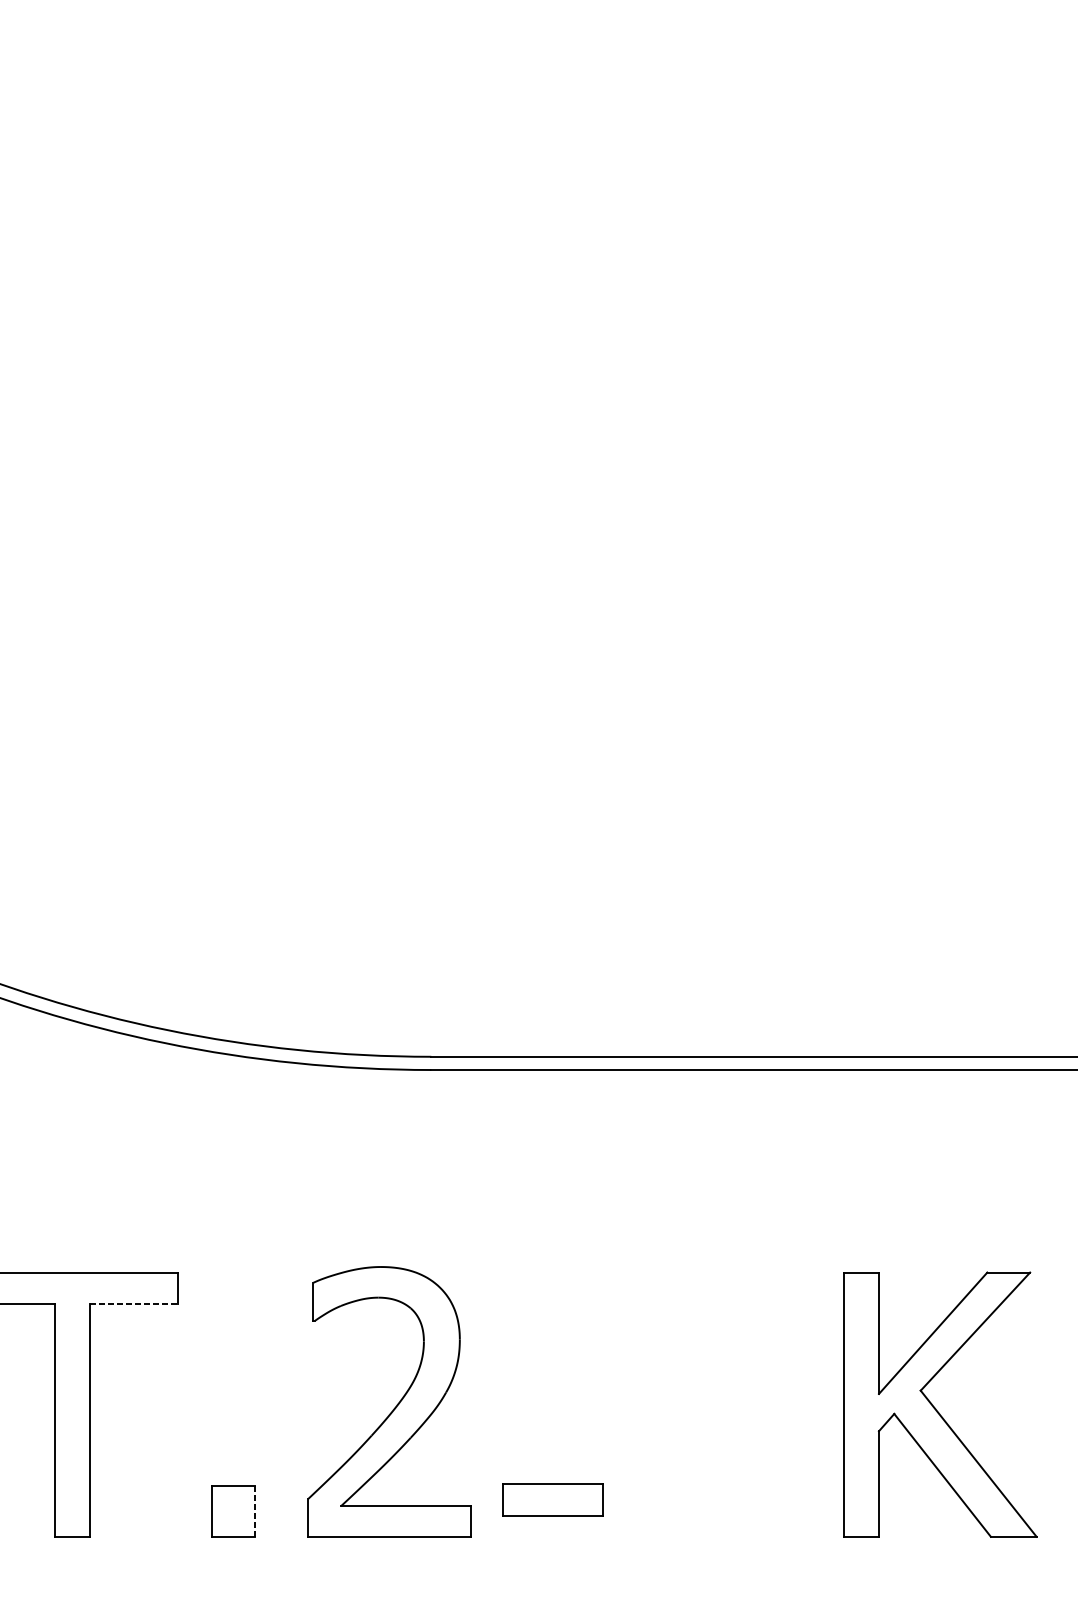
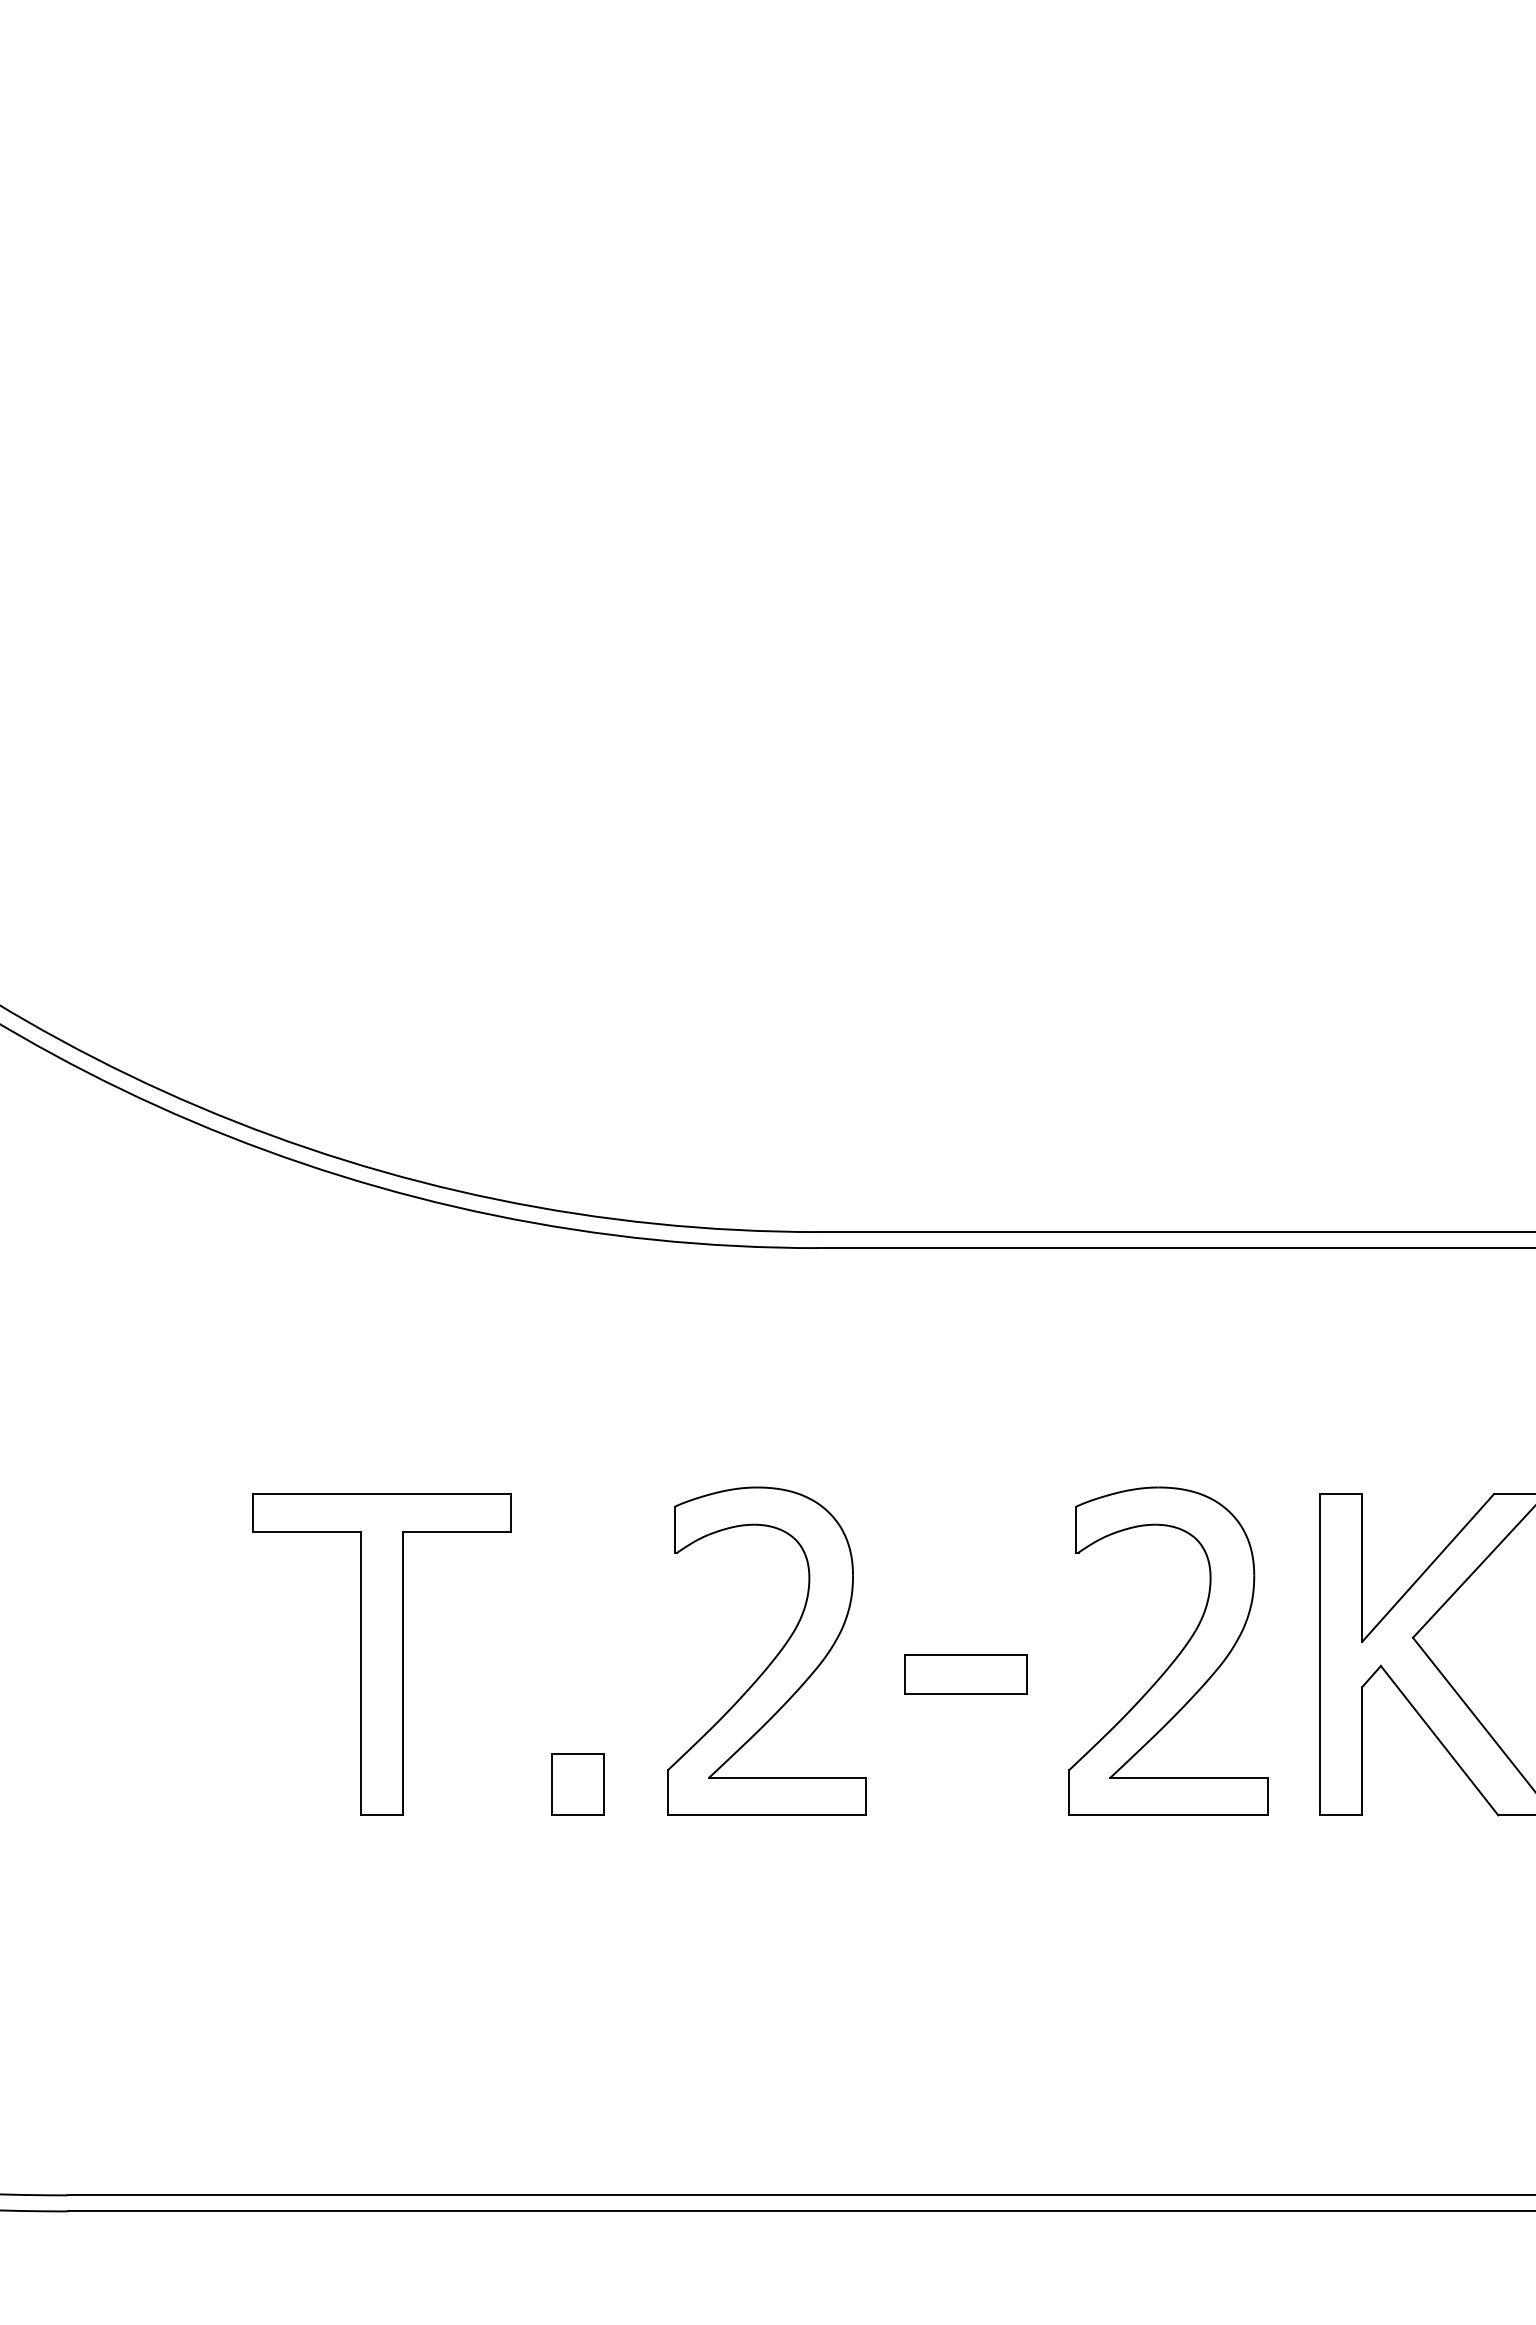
line: (134, 1304) -> (457, 1532), dashed -> solid
part: (725, 1406) -> (1175, 1657), added
part: (552, 1499) -> (965, 1674), moved
line: (254, 1511) -> (603, 1784), dashed -> solid

